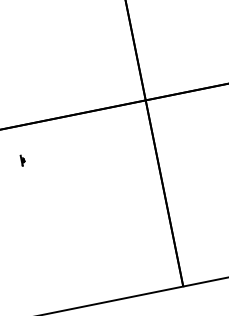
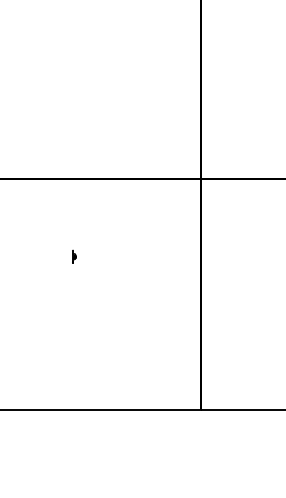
part: (23, 160) -> (74, 256), moved

